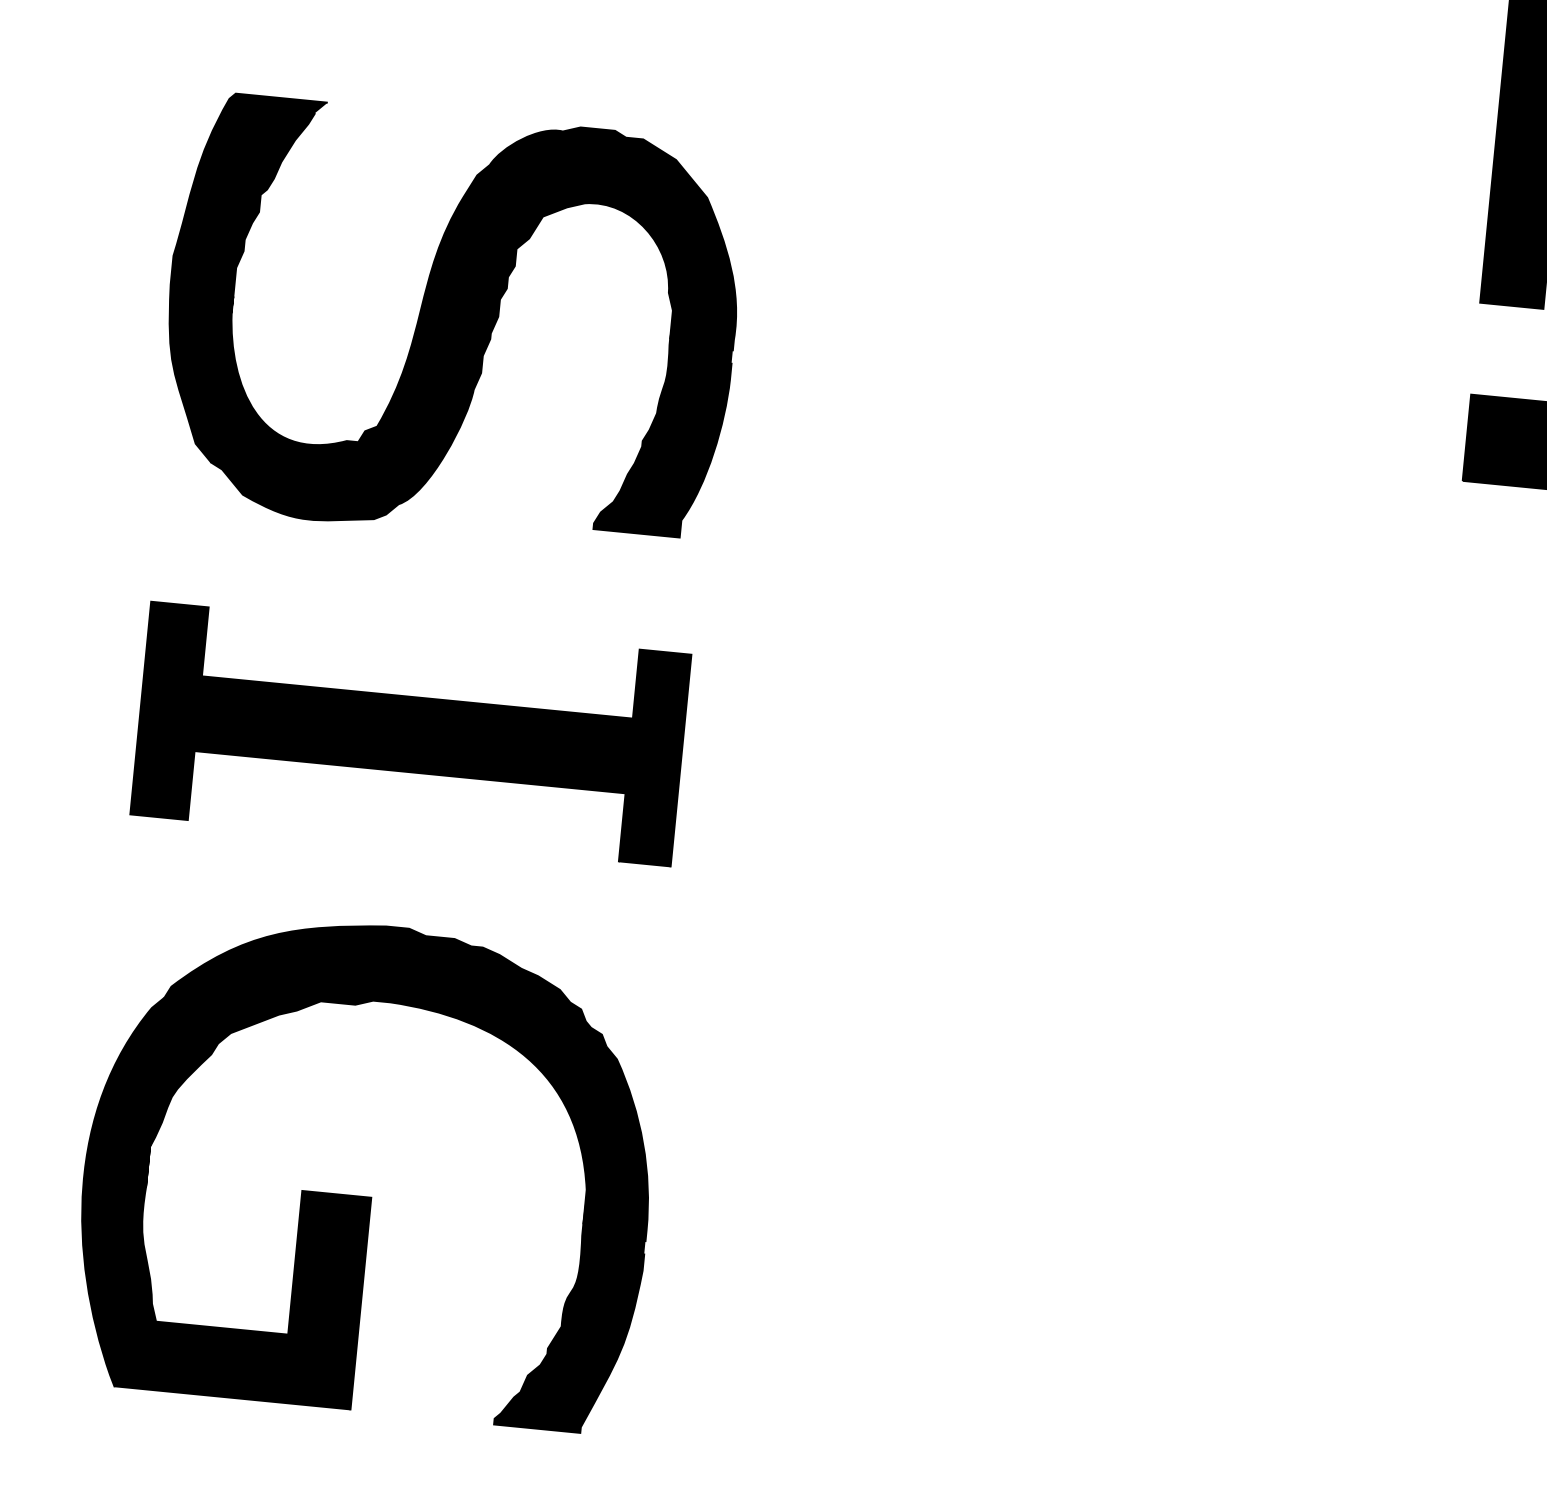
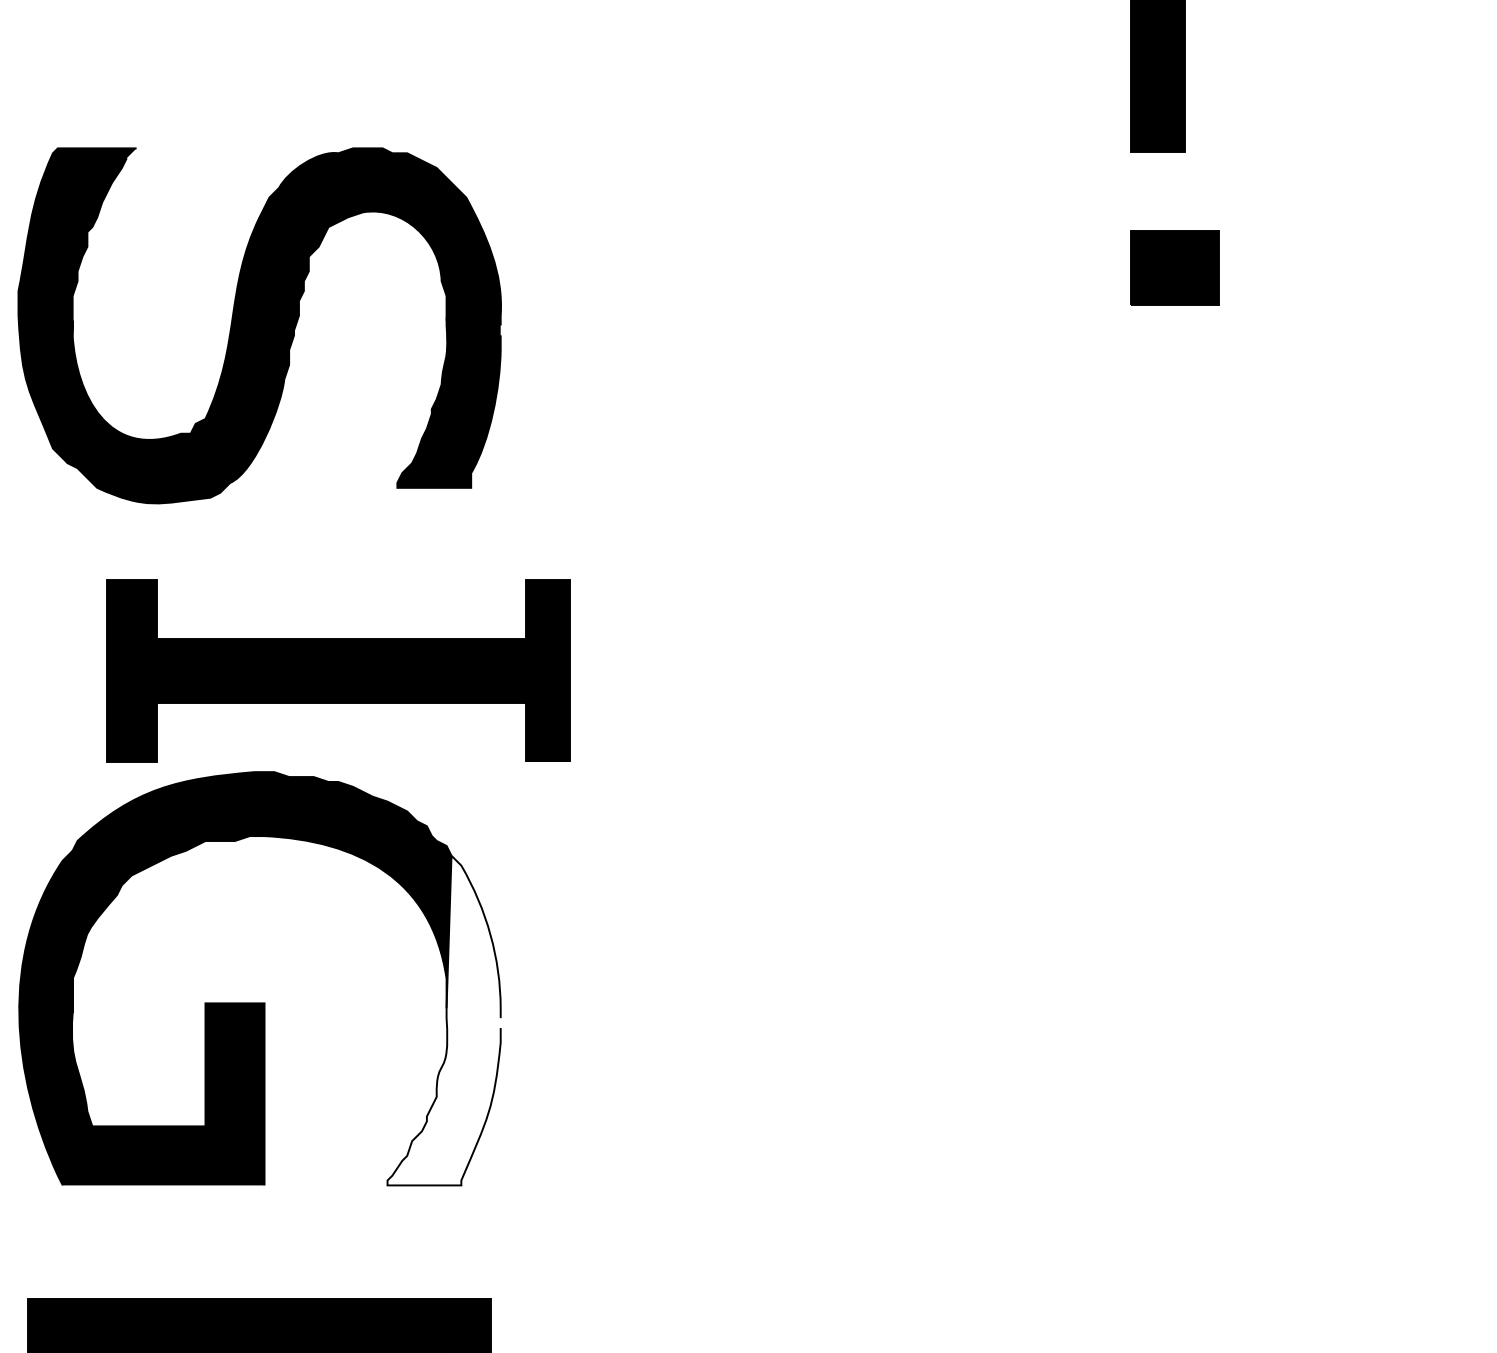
part: (451, 323) -> (259, 325), moved
part: (410, 733) -> (338, 670), moved
fill: (578, 1238) -> (443, 1020), removed

